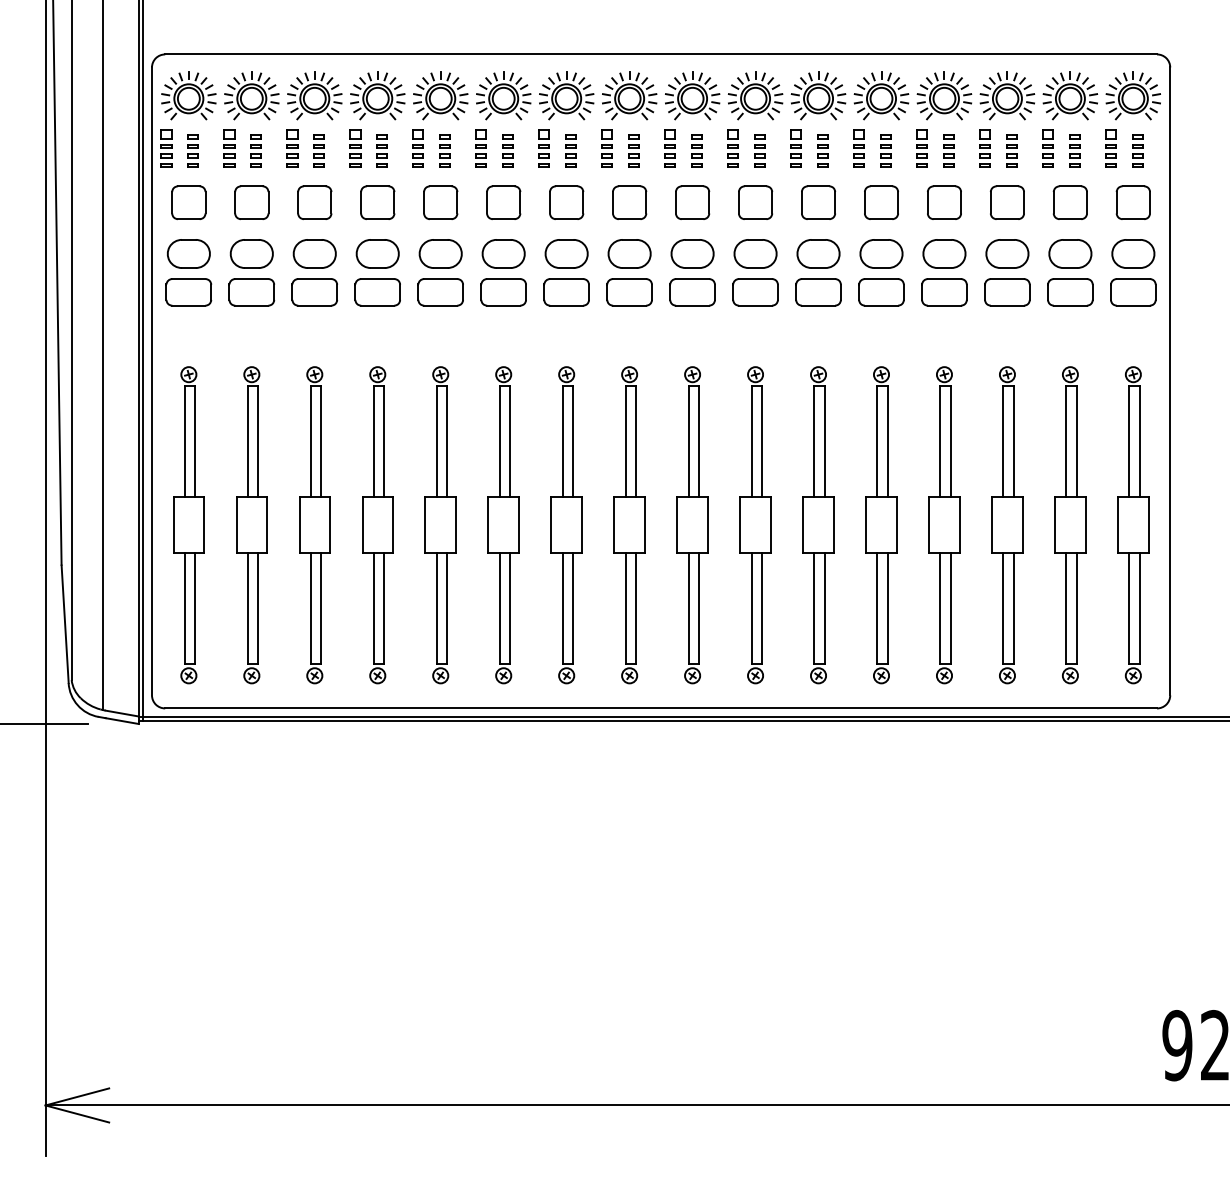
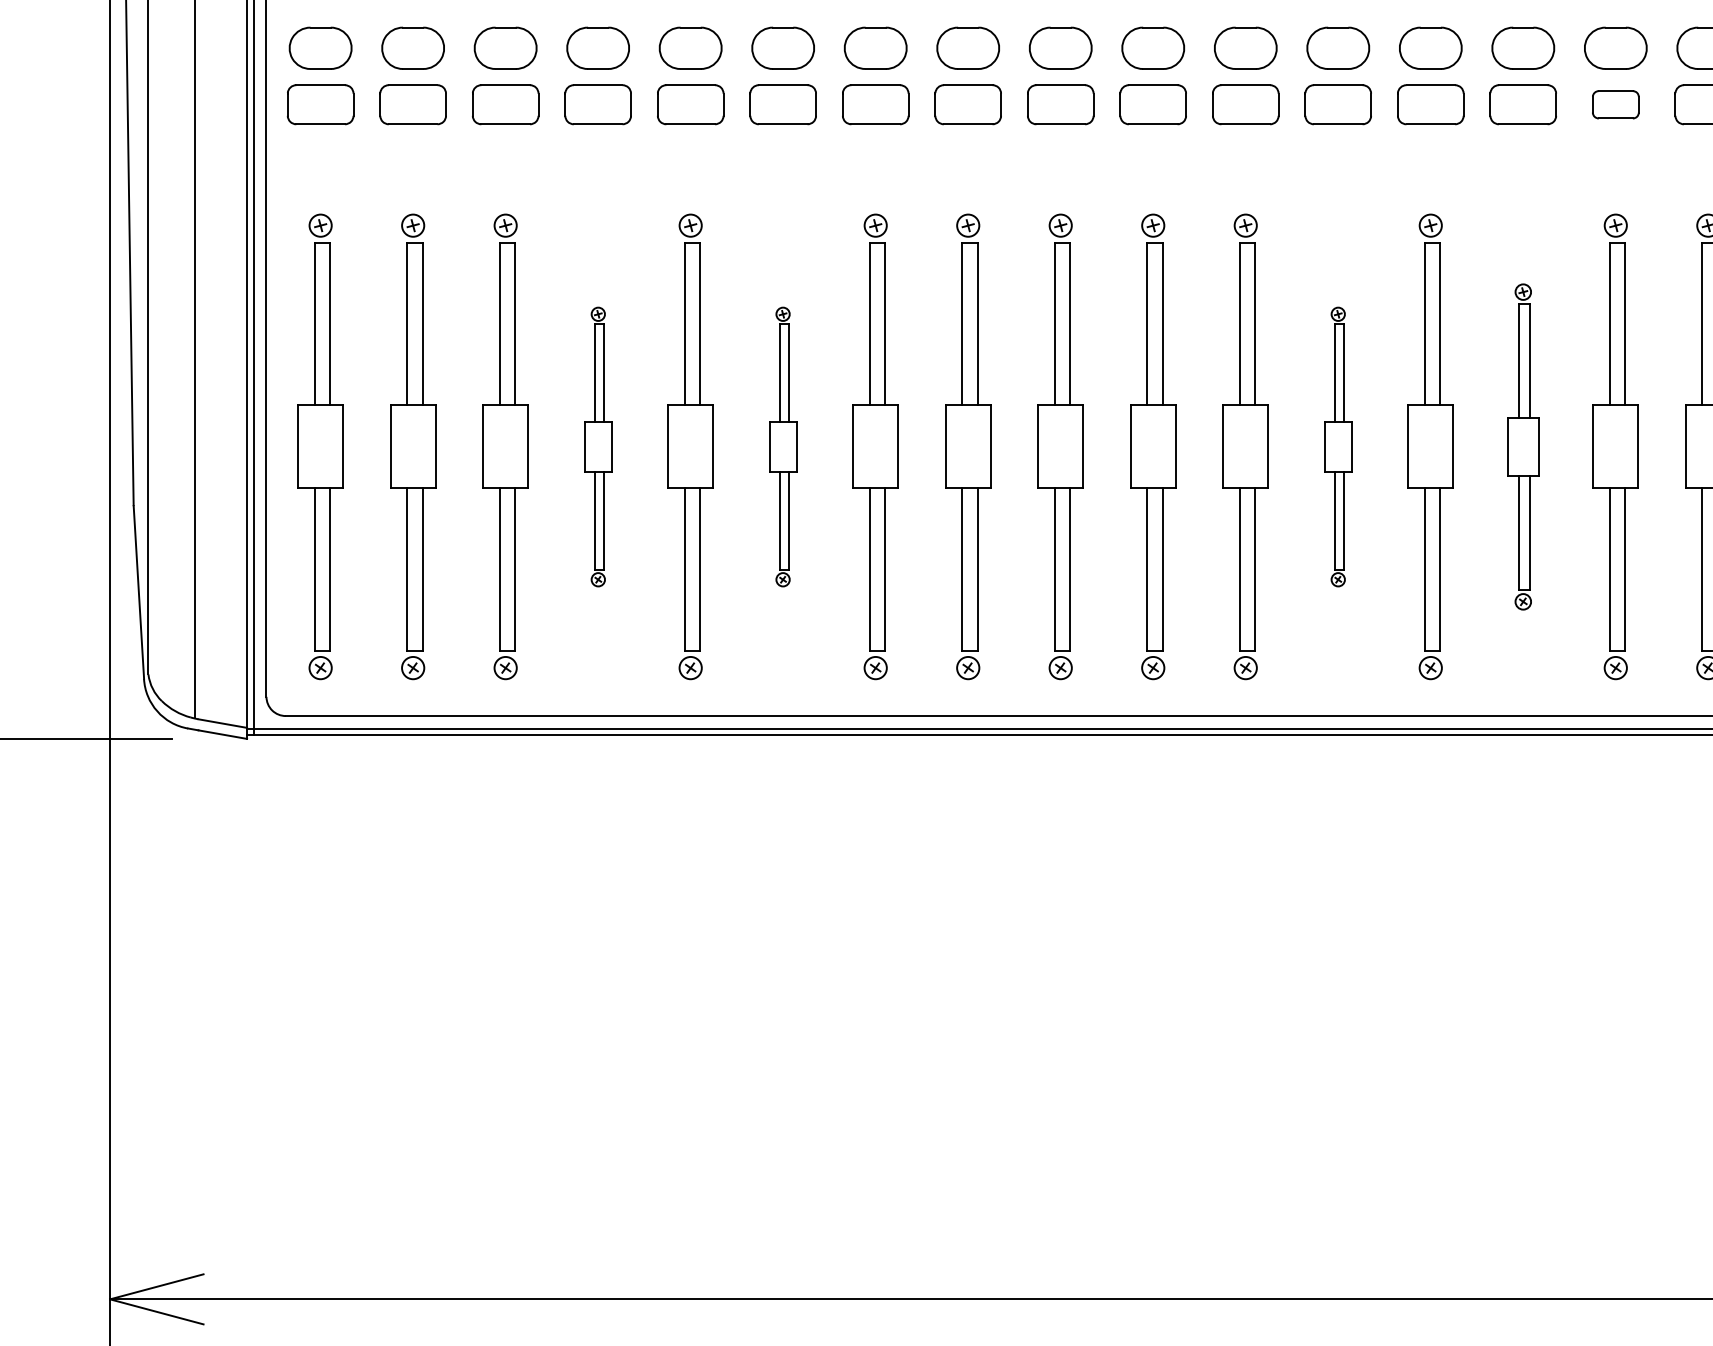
part: (1070, 292) -> (1615, 104), size x0.7
part: (377, 525) -> (597, 447), size x0.6
part: (503, 525) -> (782, 447), size x0.6
part: (881, 525) -> (1338, 447), size x0.6
part: (1007, 525) -> (1523, 447), size x0.7

